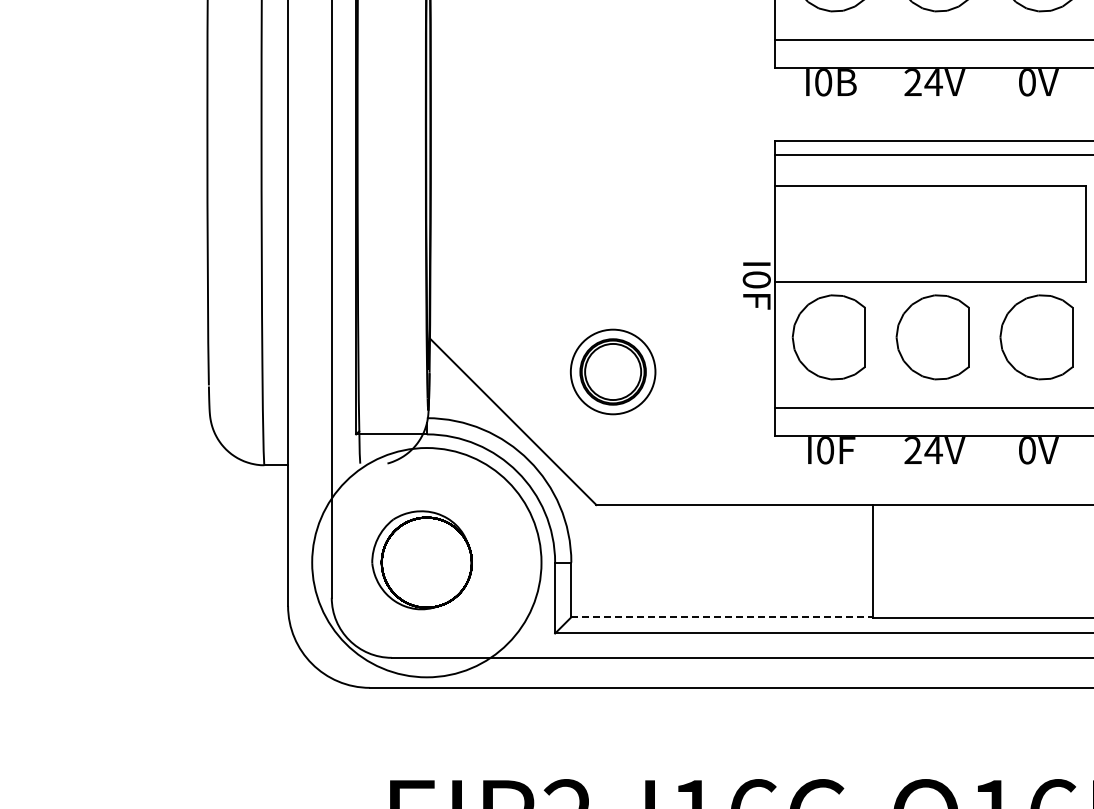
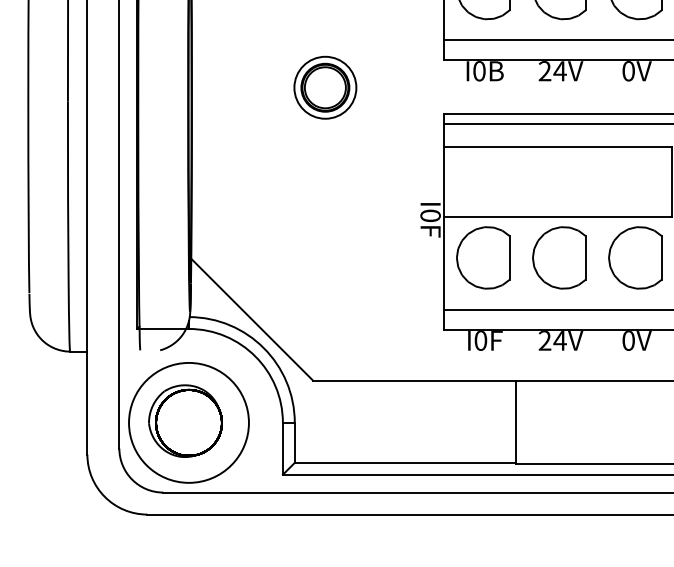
part: (613, 371) -> (325, 87), moved
circle: (426, 562) -> (188, 422), size x0.71
line: (722, 617) -> (405, 463), dashed -> solid

